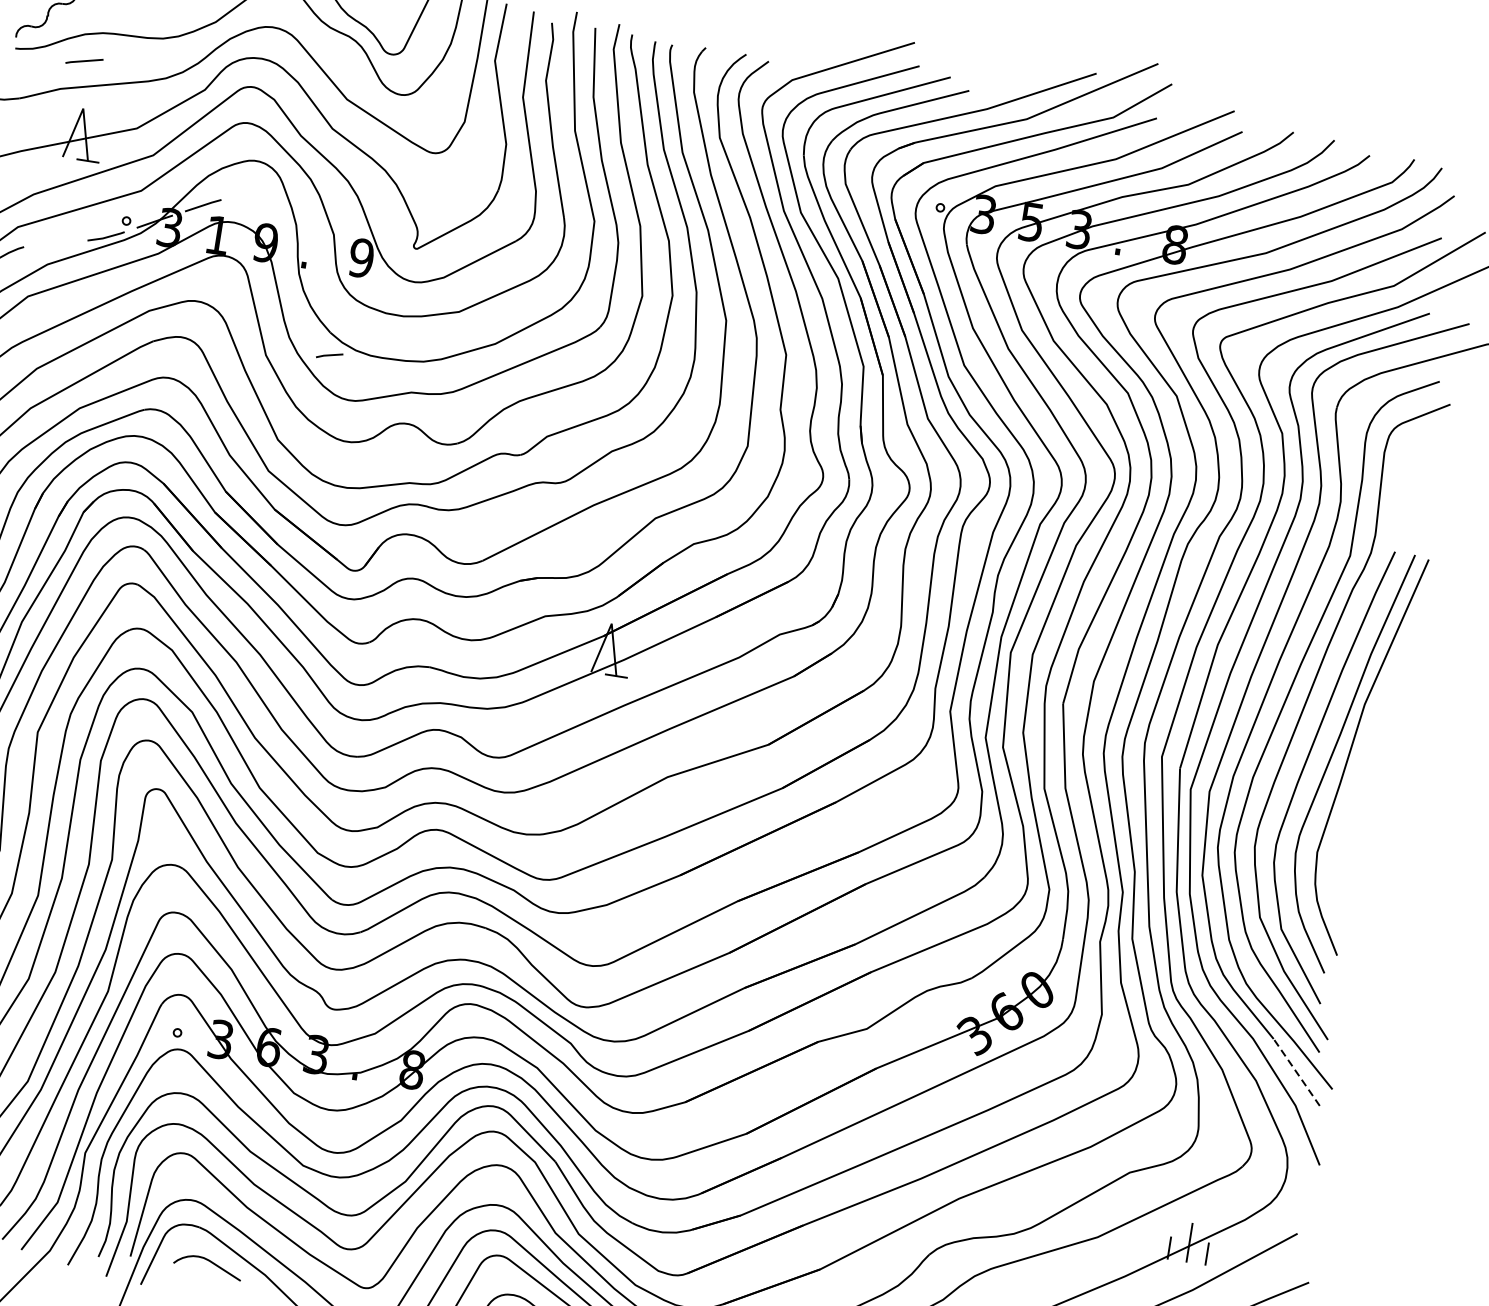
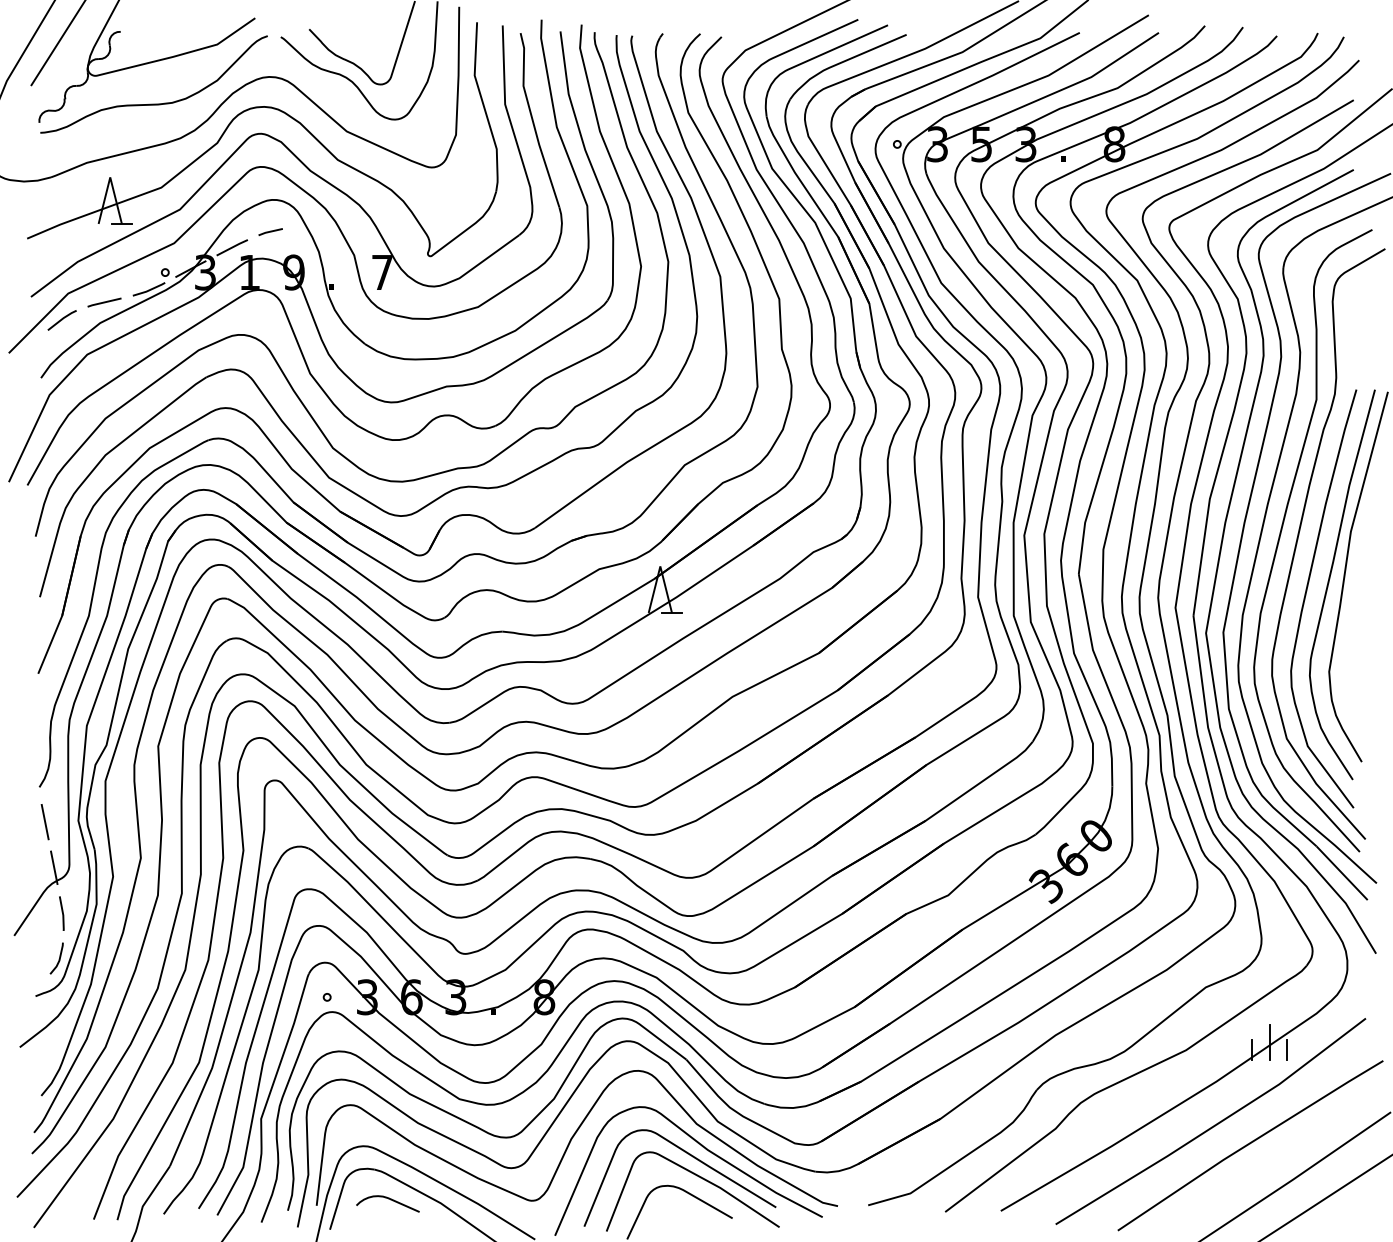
line: (84, 61) -> (104, 302), moved
text: (361, 258) -> (382, 272), 9 -> 7
line: (329, 355) -> (270, 231), moved
line: (1296, 1071) -> (1341, 872), dashed -> solid

